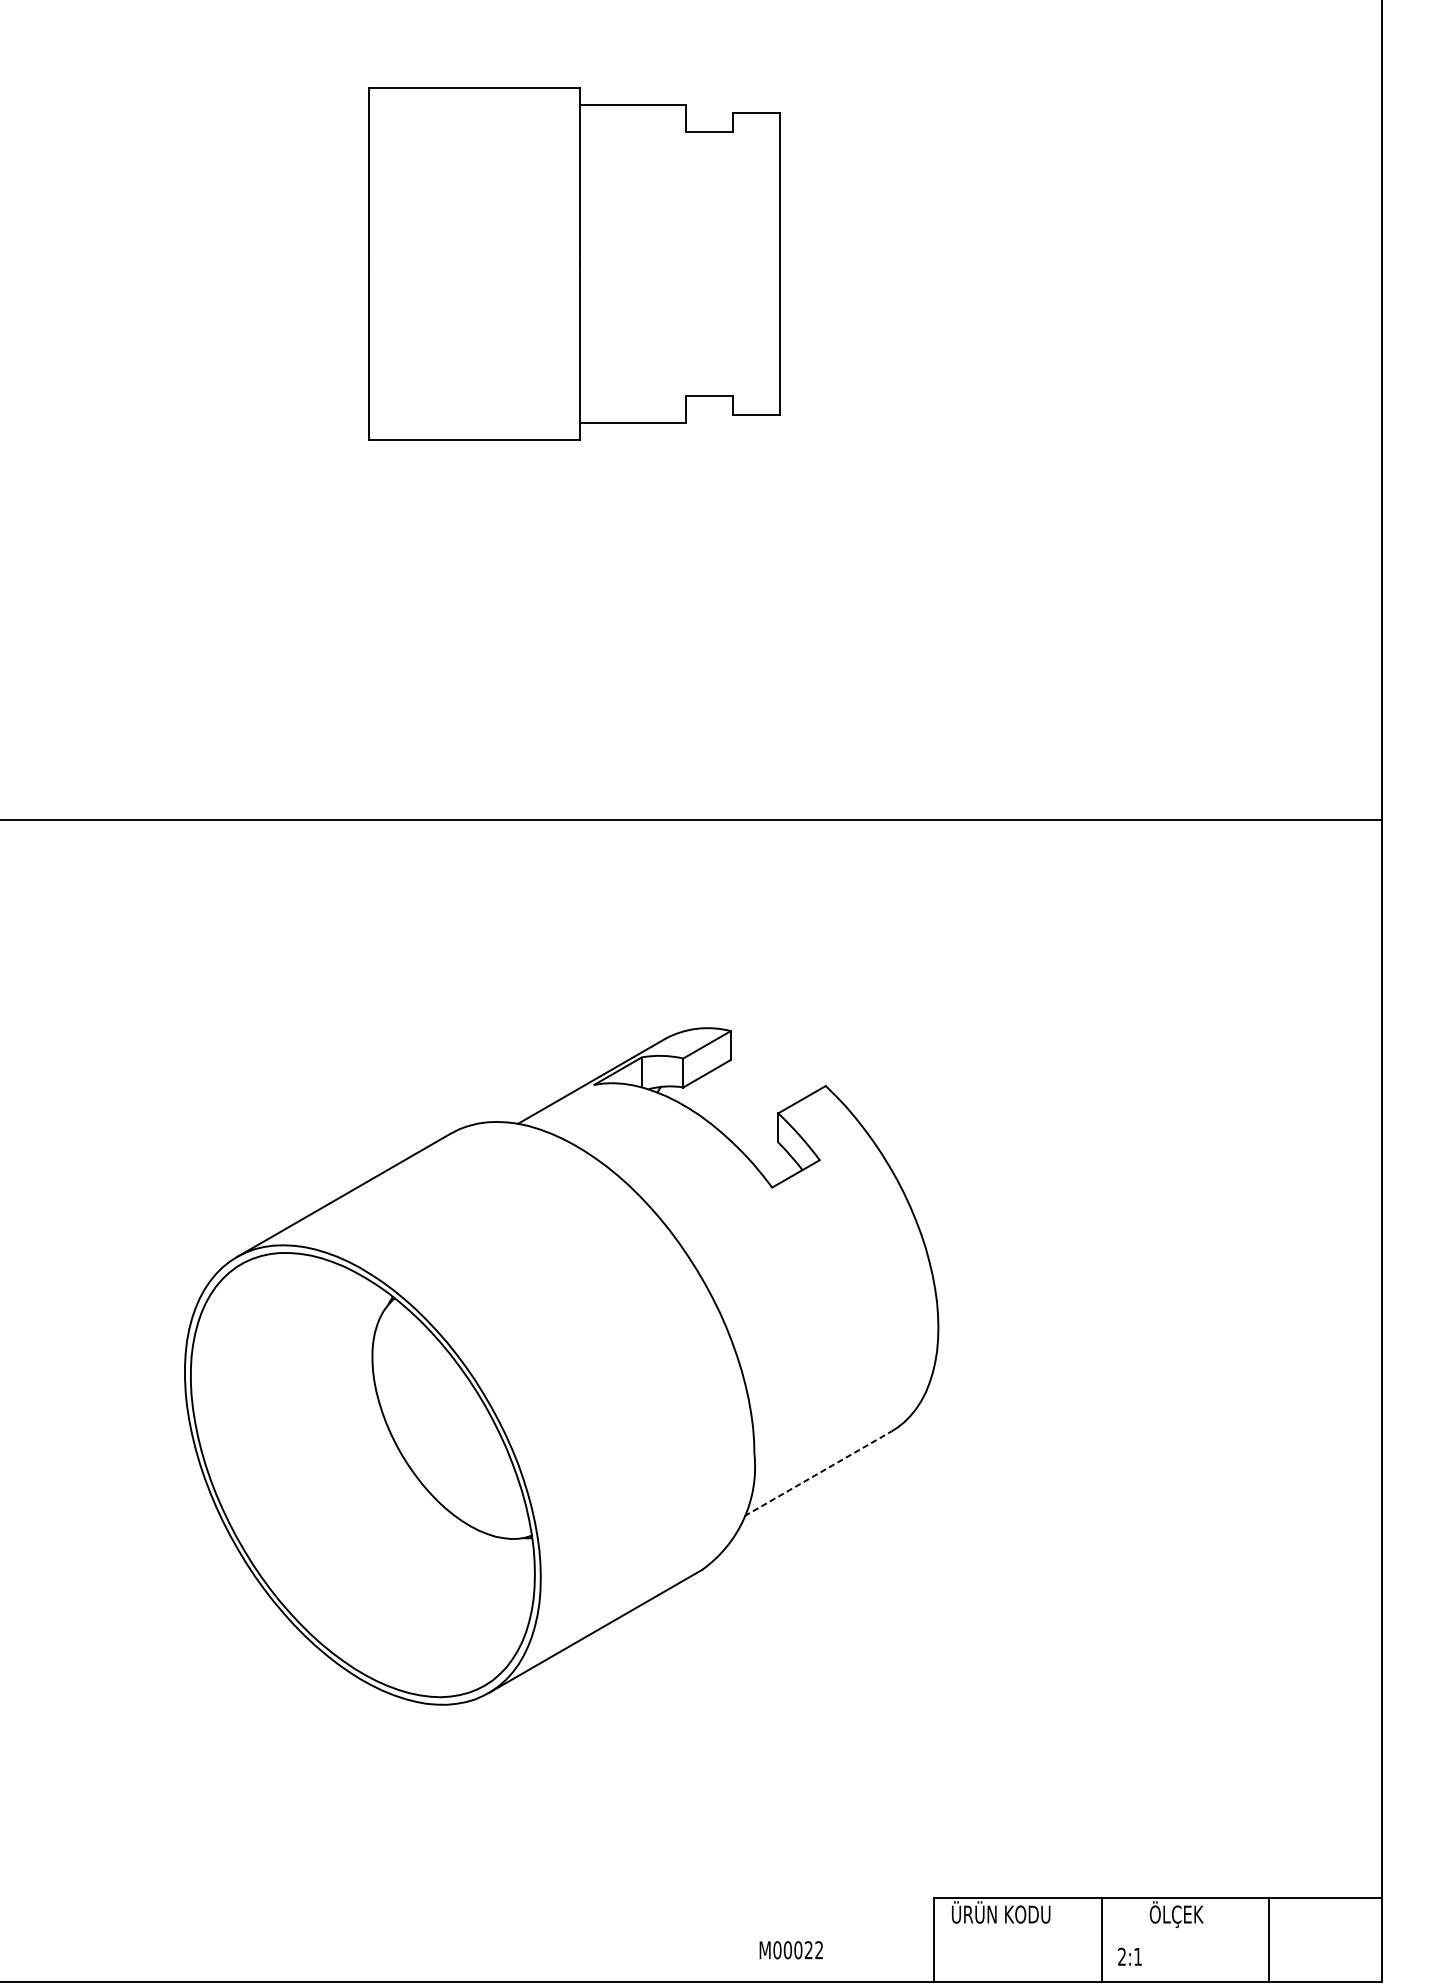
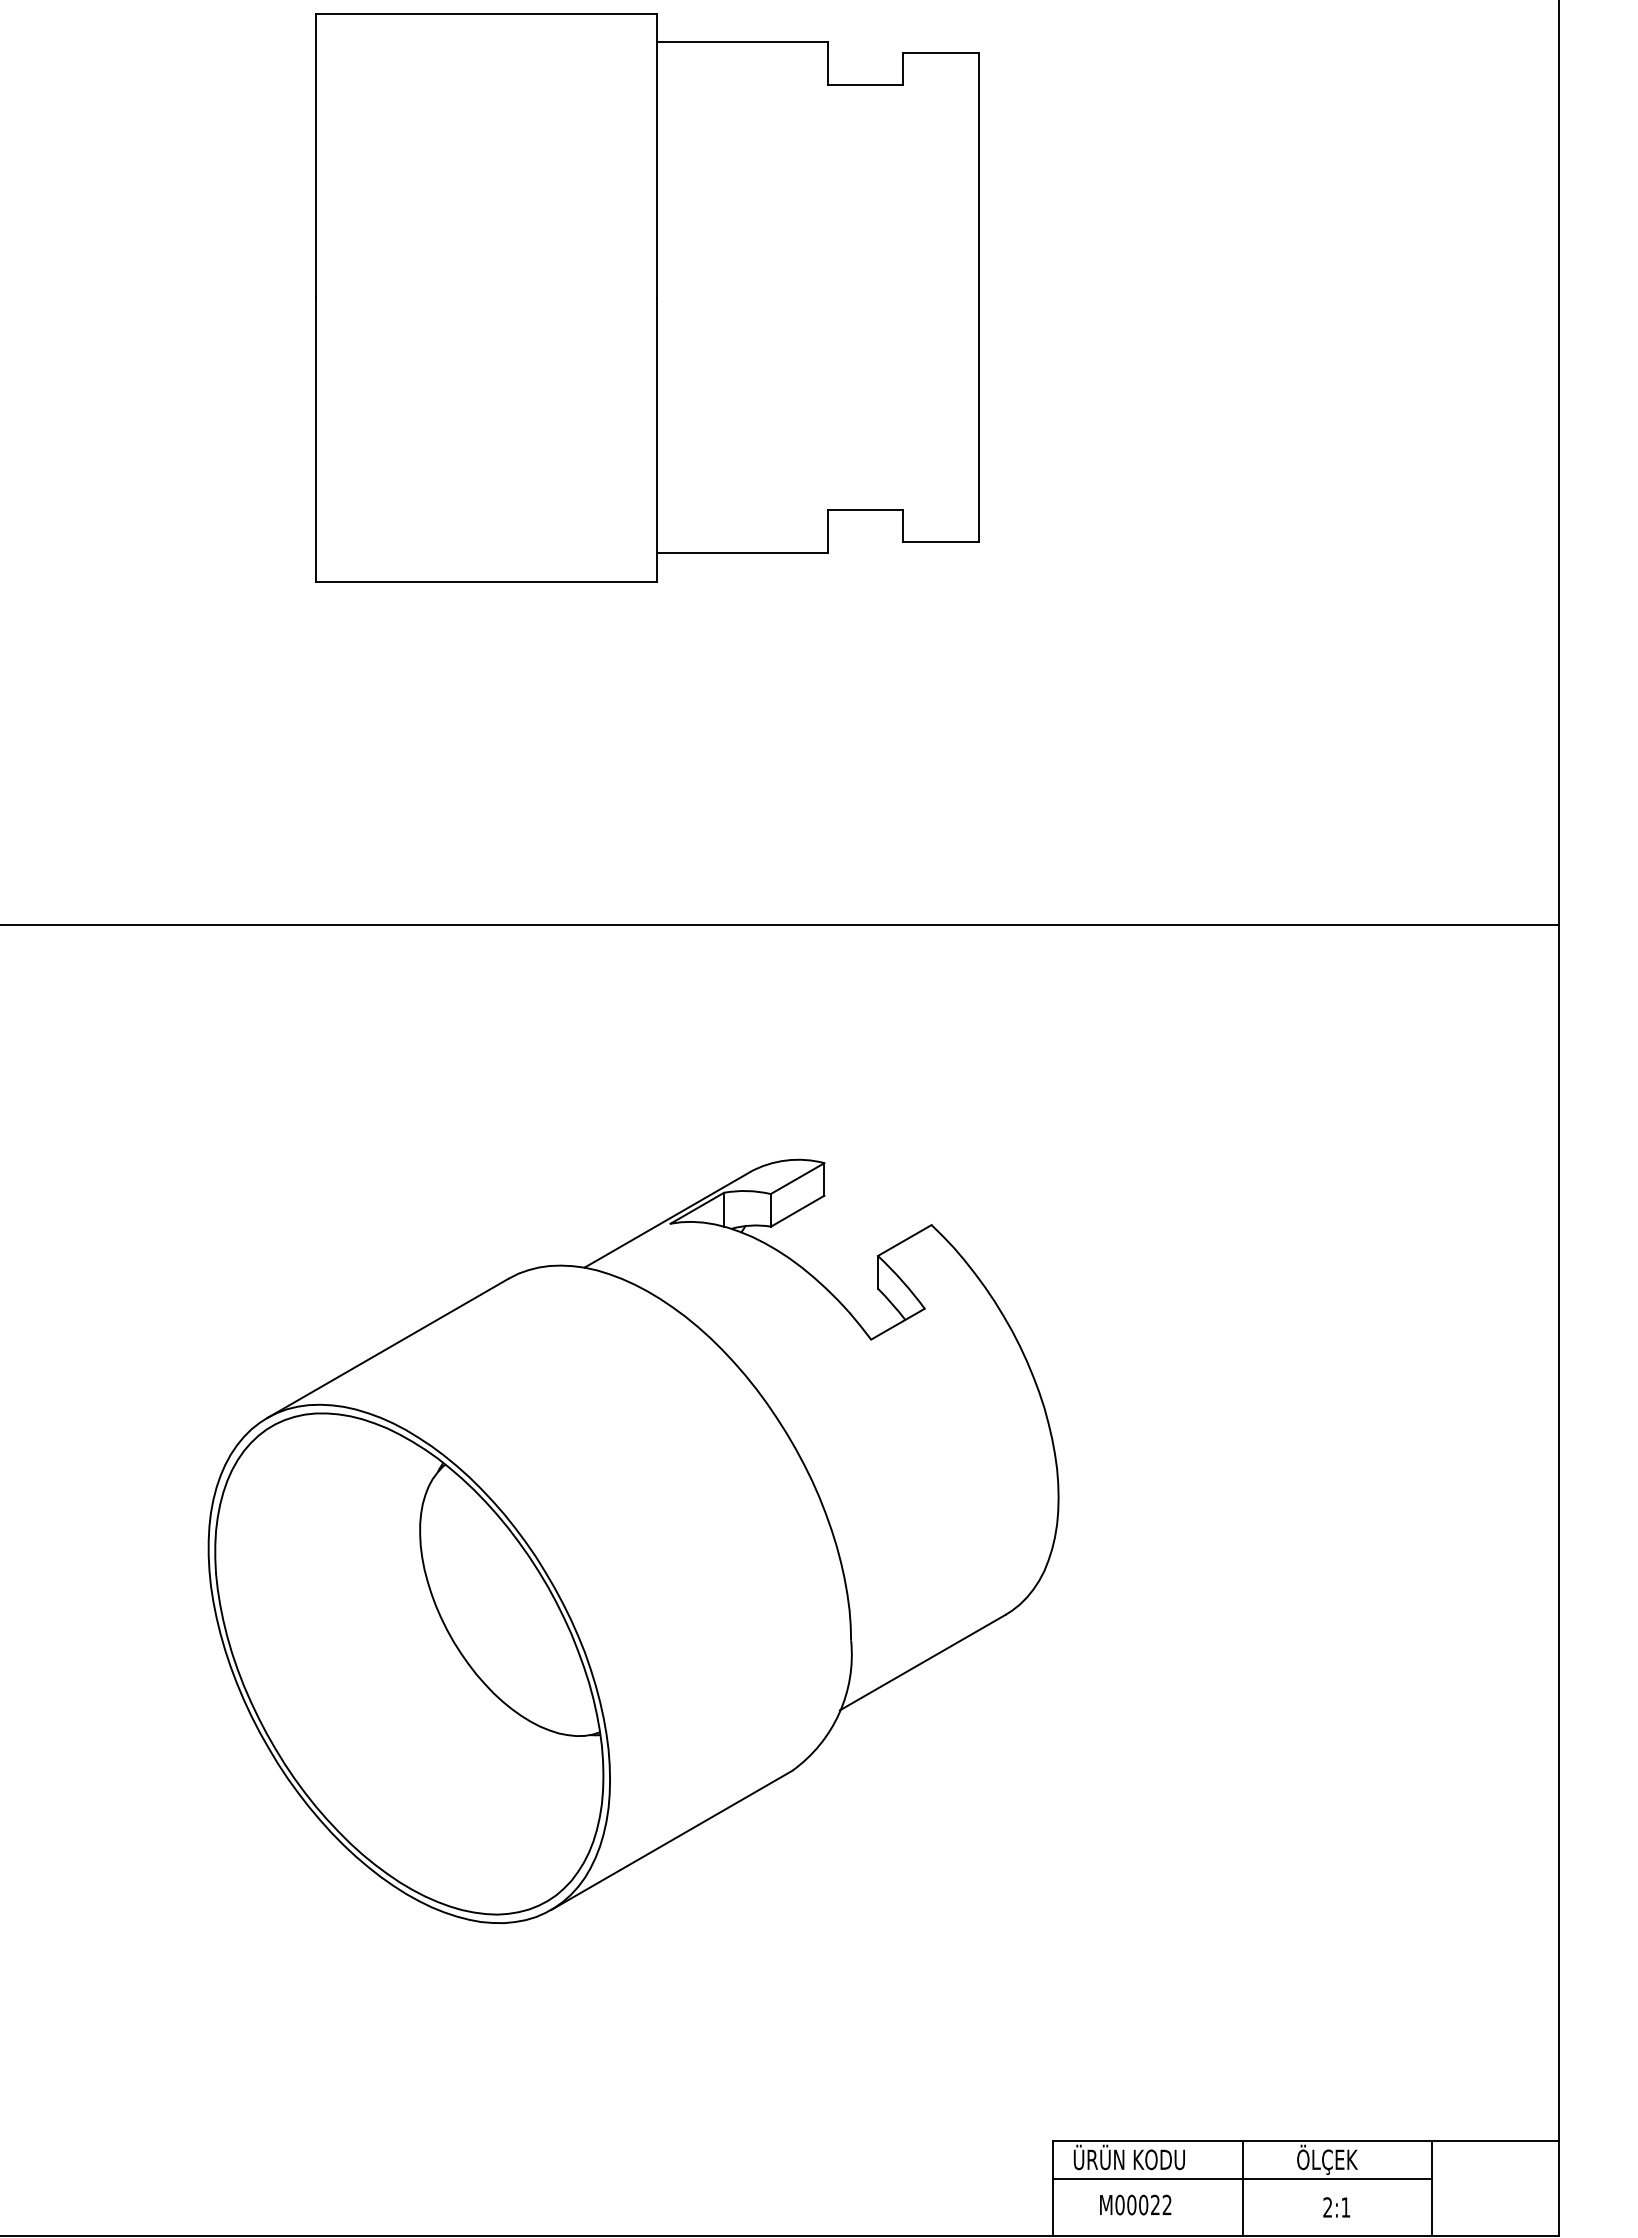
part: (573, 263) -> (647, 297), size x1.43
line: (817, 1473) -> (922, 1662), dashed -> solid
line: (1101, 1932) -> (1242, 2179), added
text: (791, 1949) -> (1135, 2204), moved
text: (1129, 1956) -> (1336, 2207), moved

